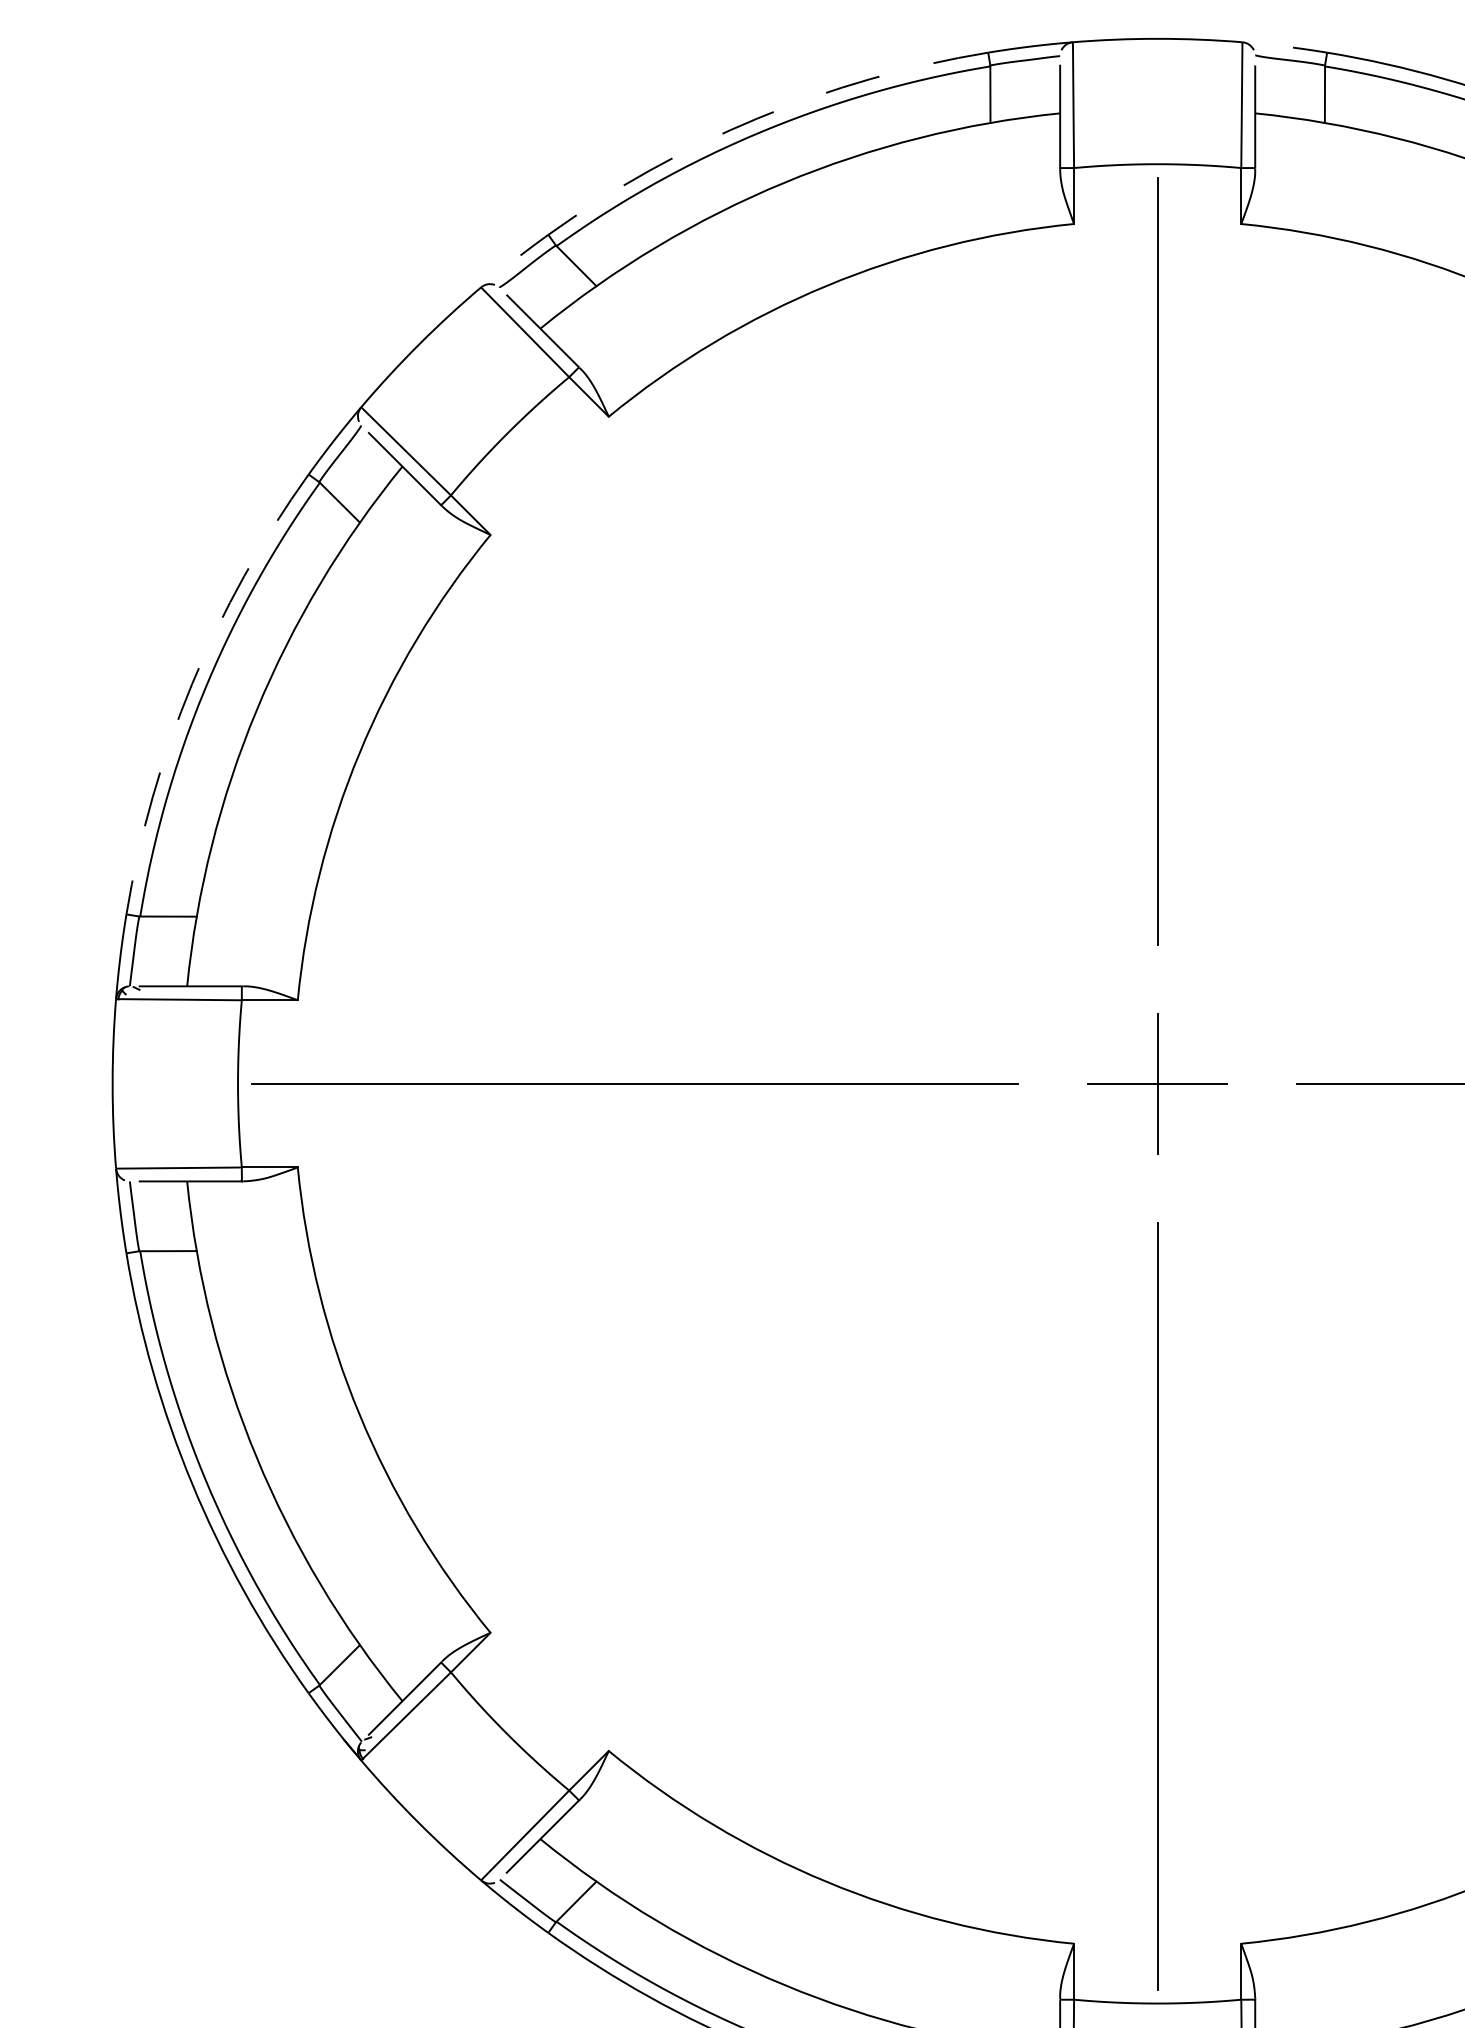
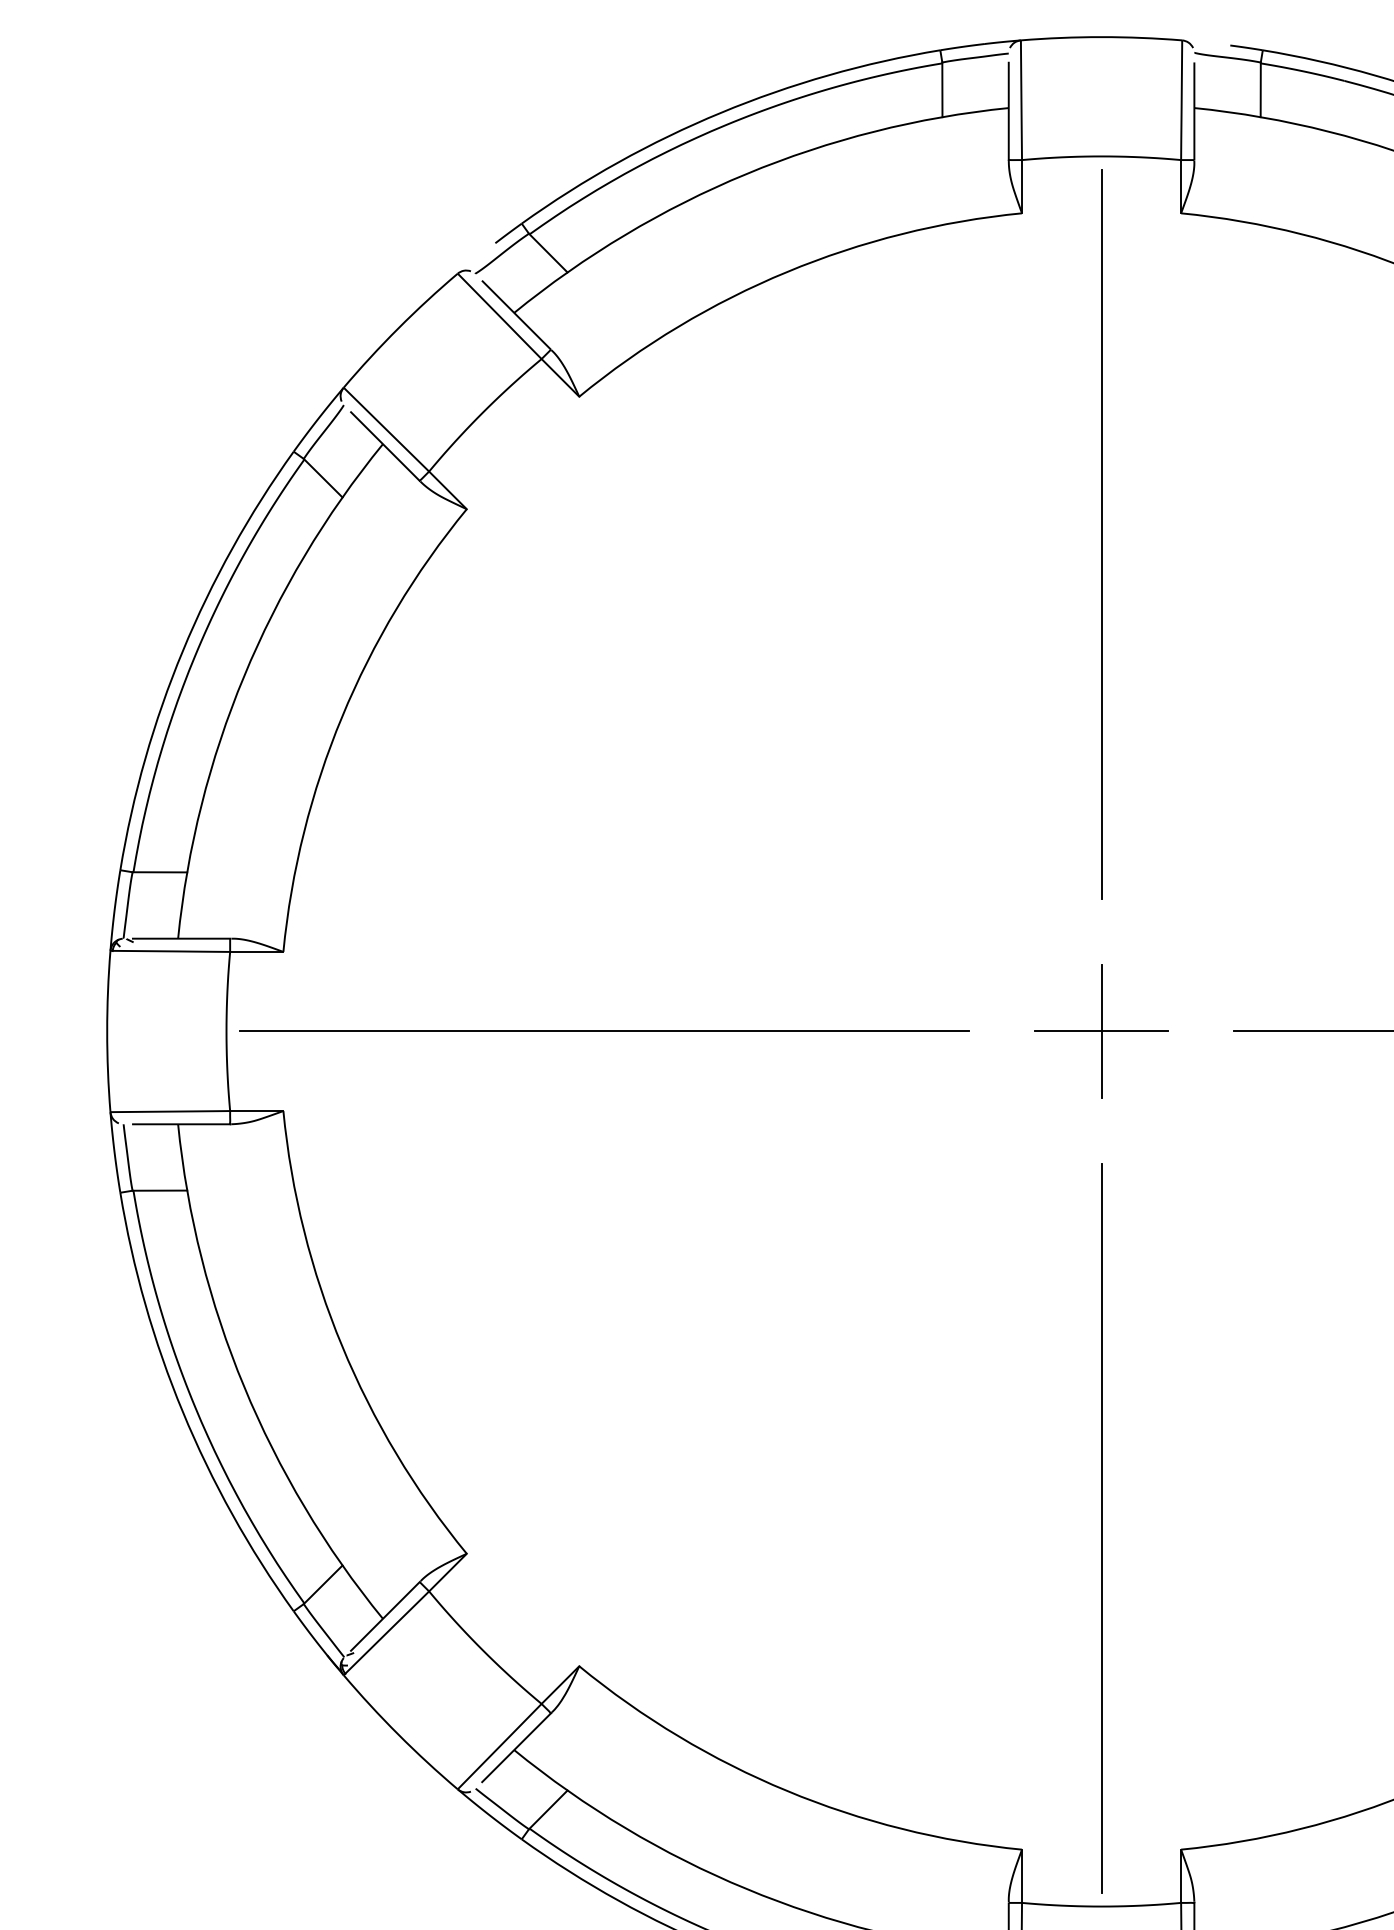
arc: (757, 118) -> (720, 112), dashed -> solid
arc: (192, 683) -> (183, 650), dashed -> solid

